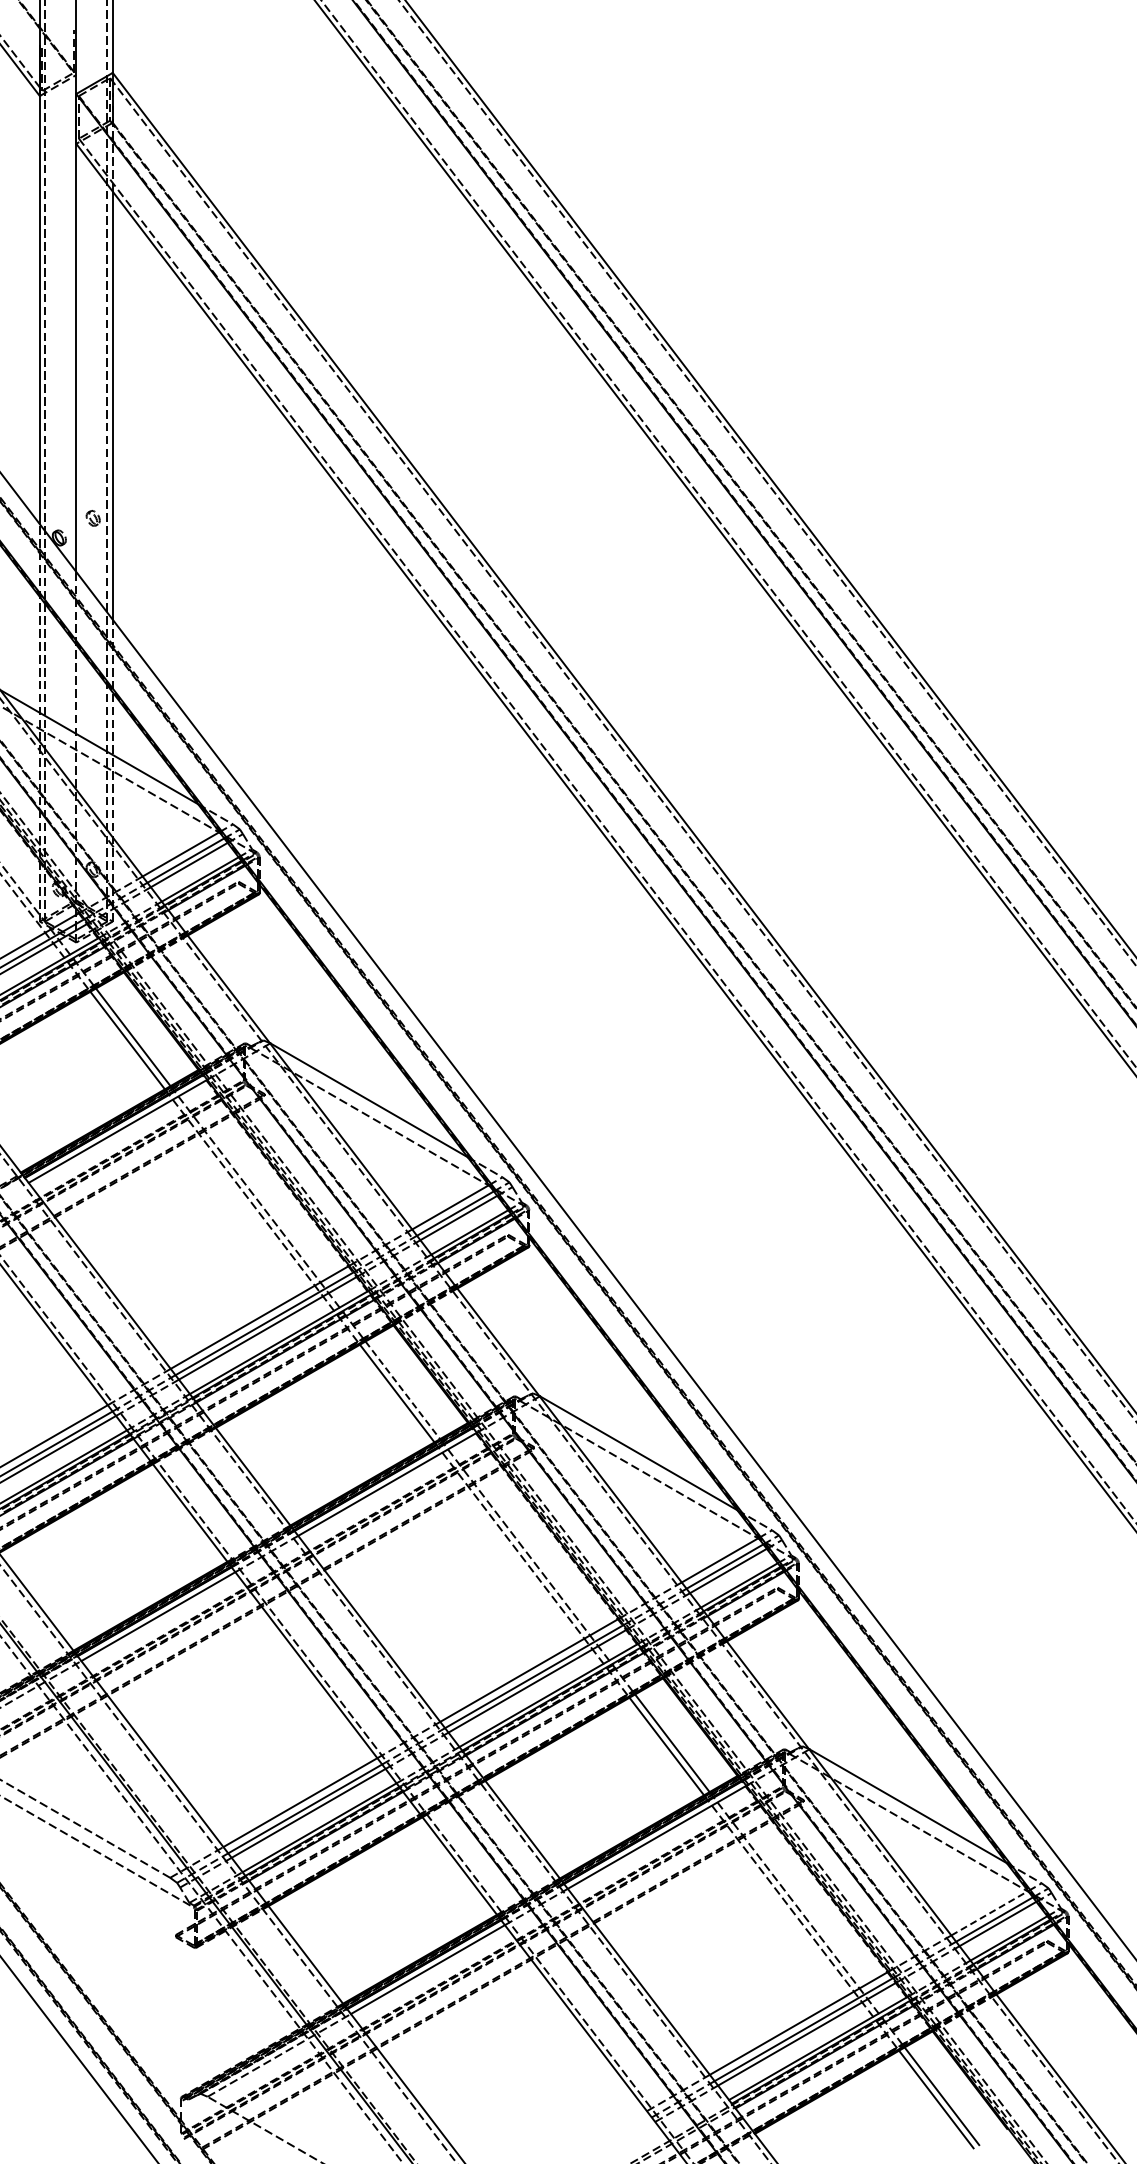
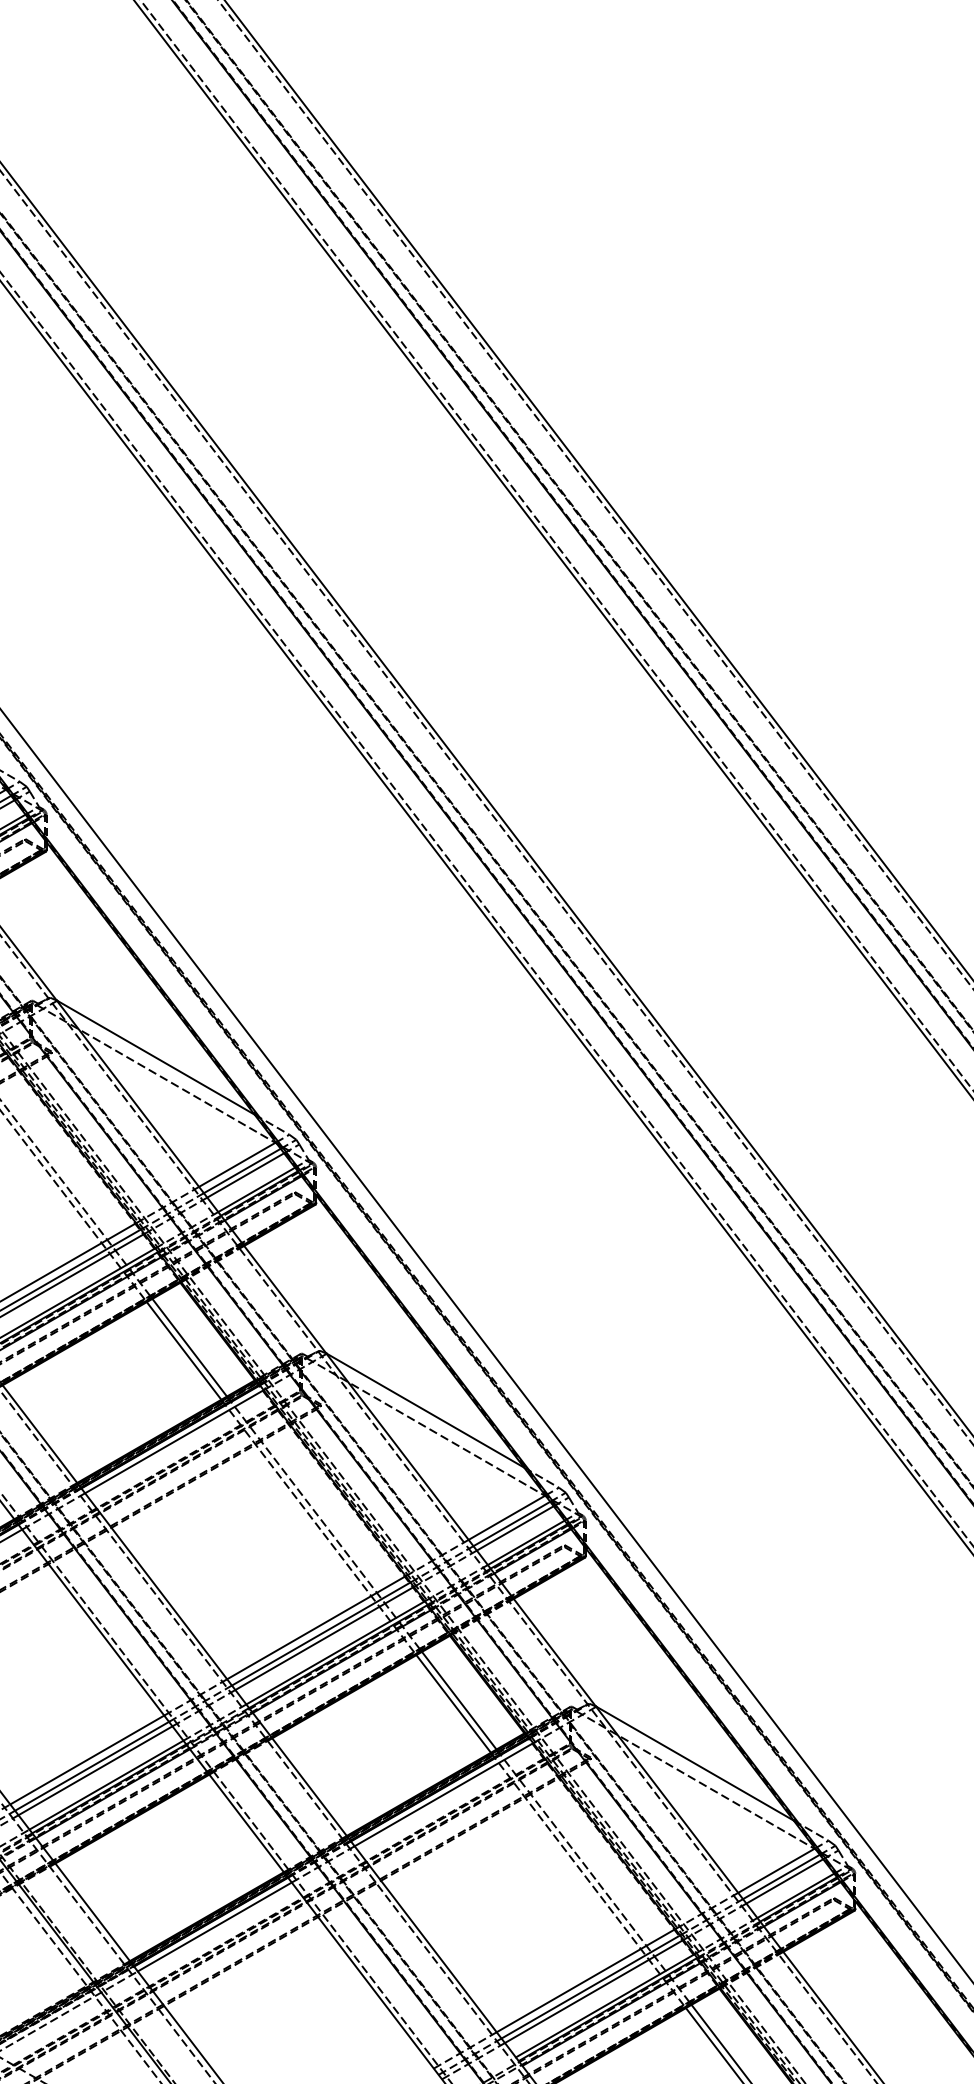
line: (403, 1390) -> (190, 1347), dashed -> solid
line: (990, 1913) -> (777, 1870), dashed -> solid

